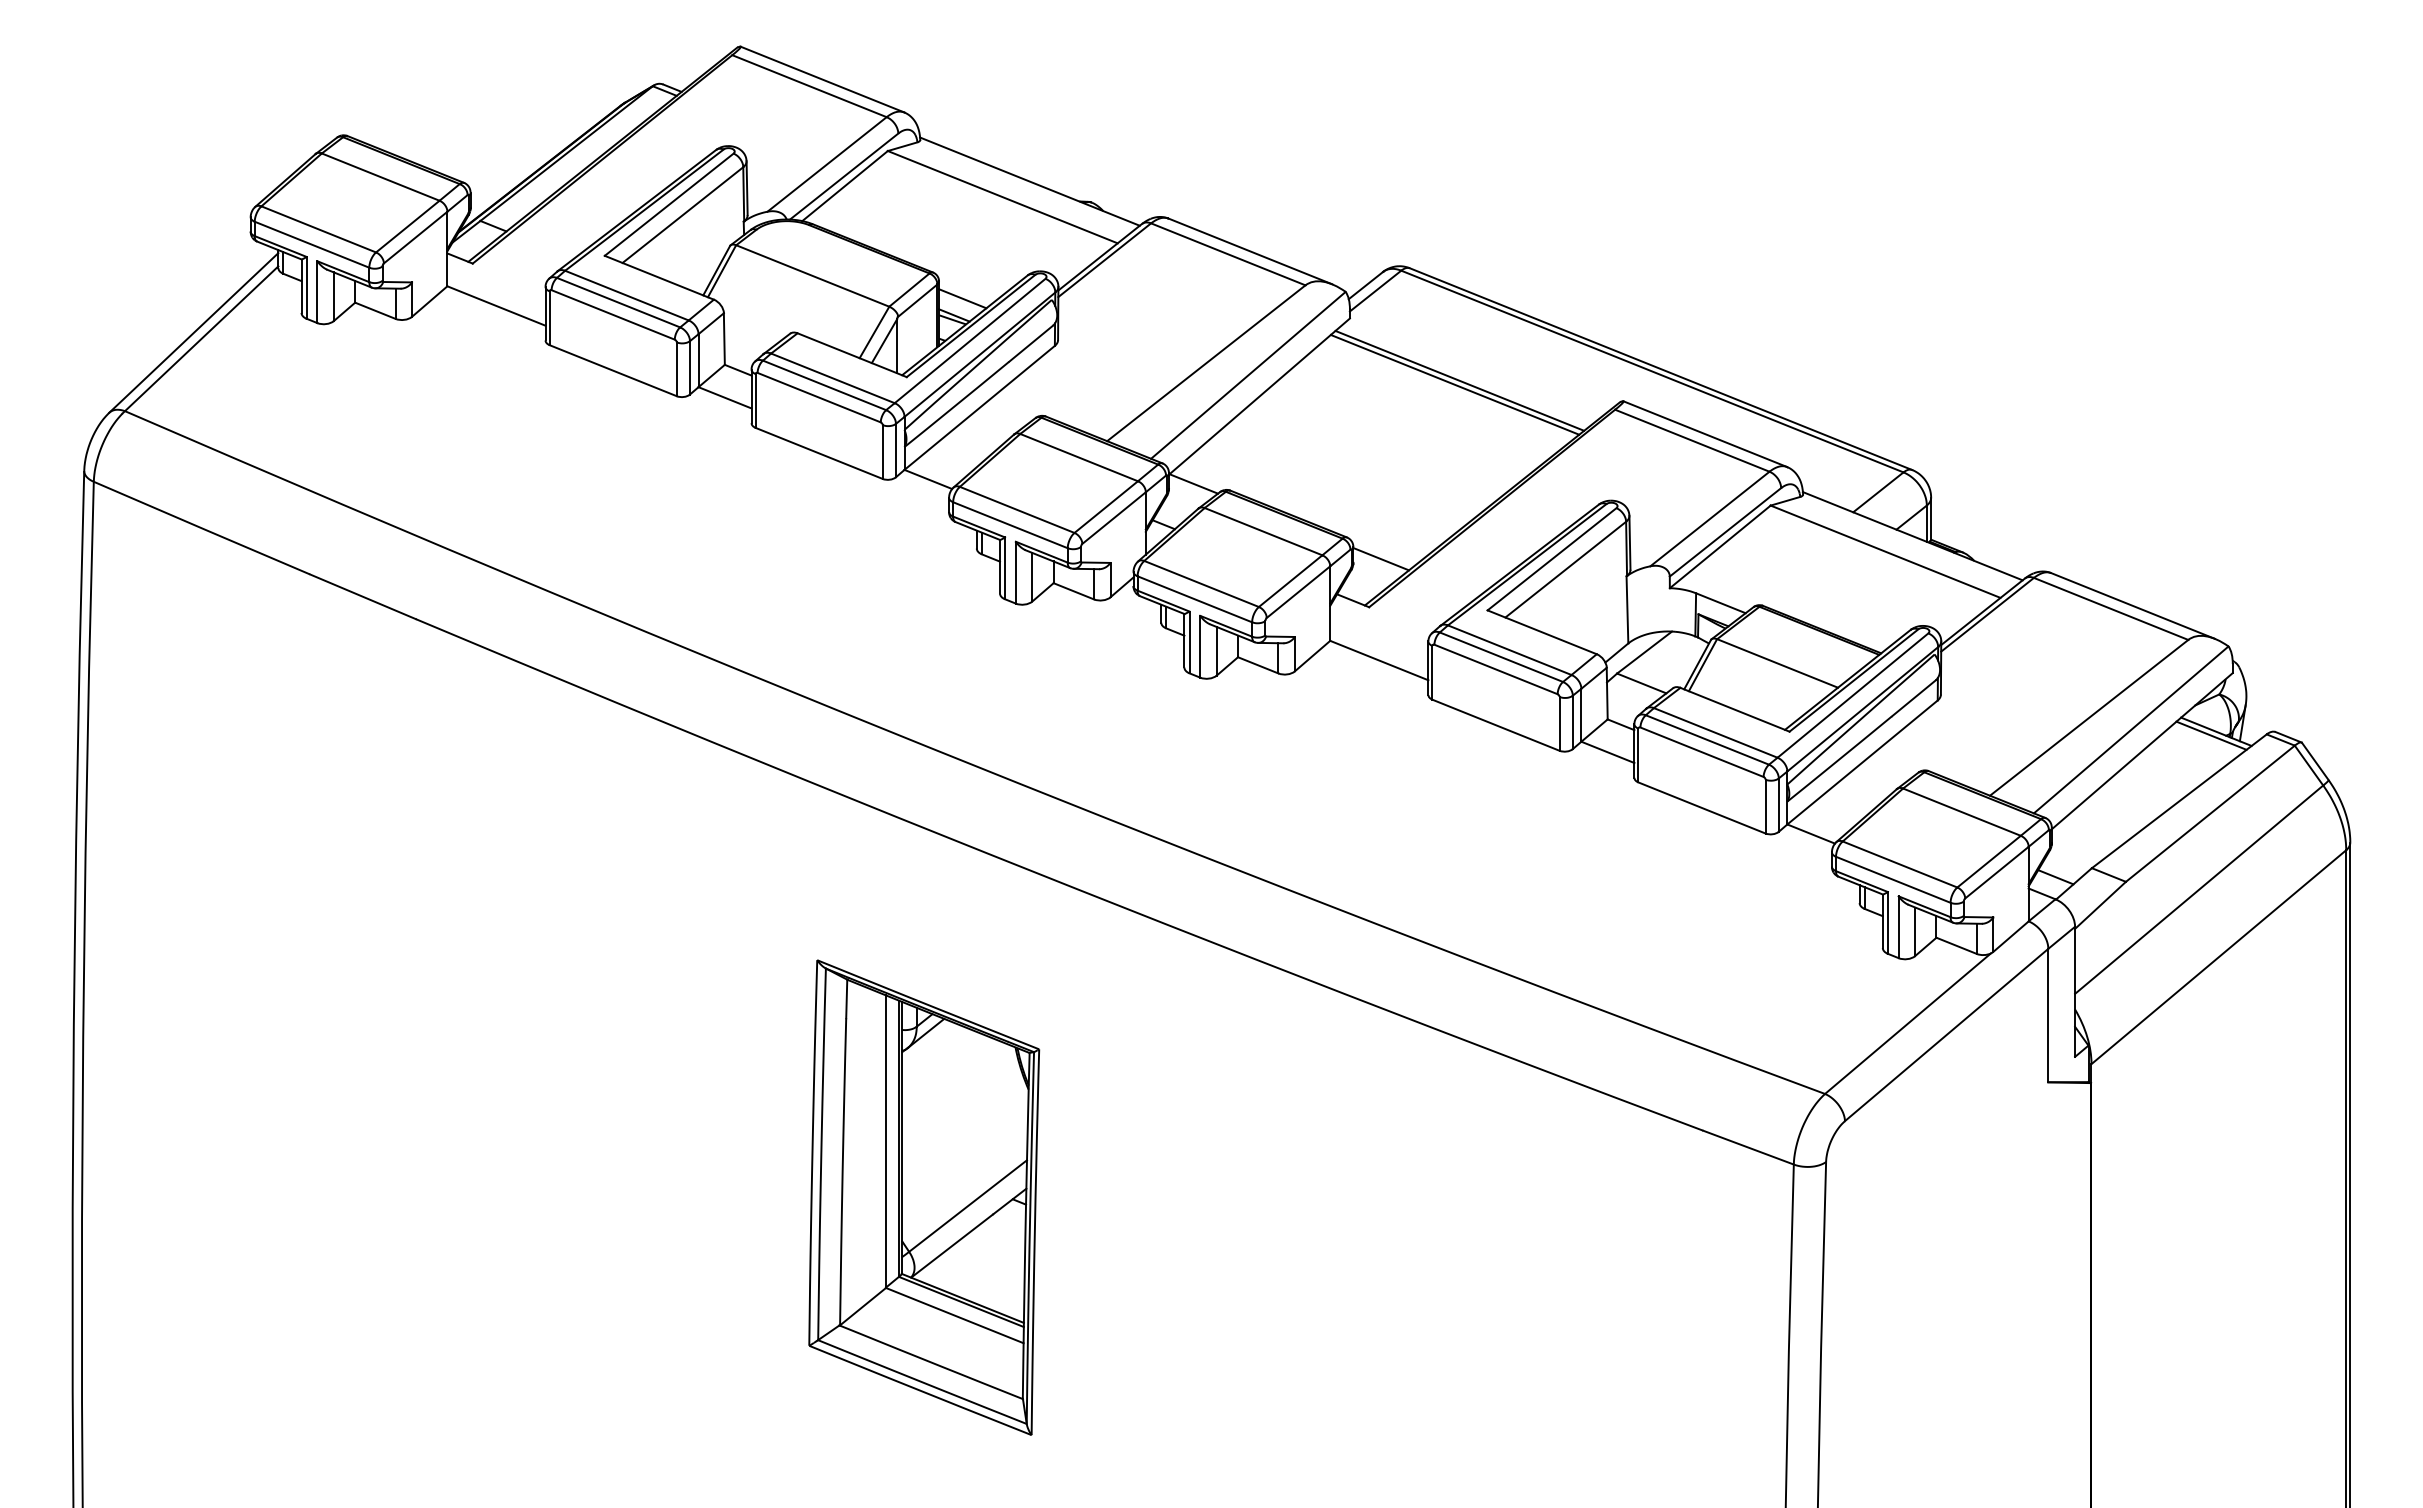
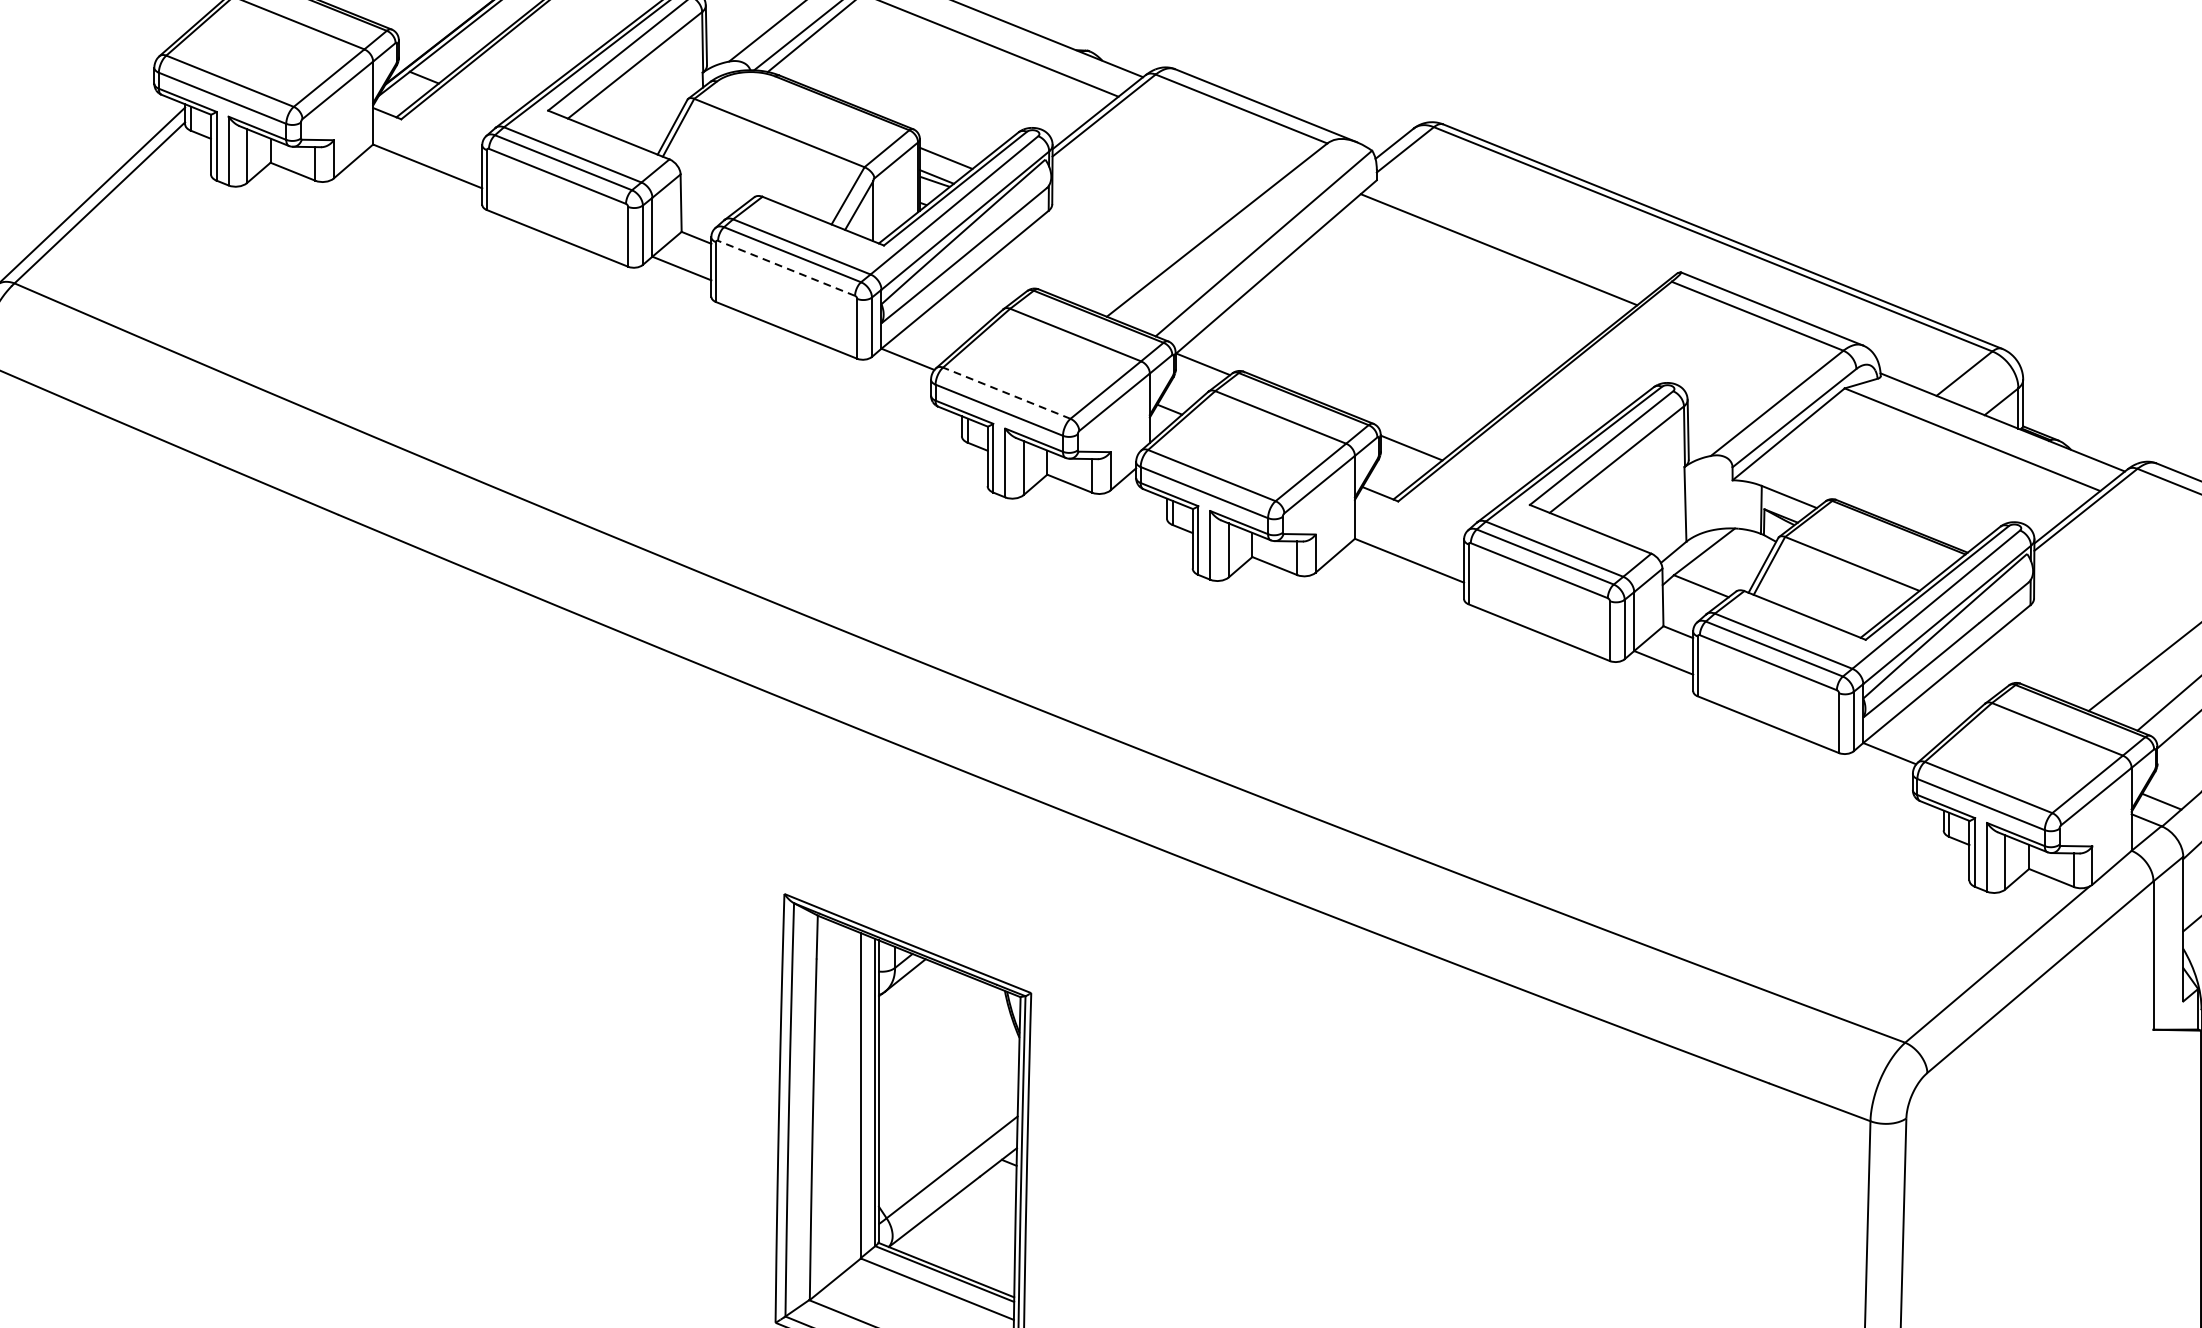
line: (1454, 384) -> (1493, 253), removed
line: (818, 397) -> (785, 268), solid -> dashed
line: (1017, 509) -> (1007, 392), solid -> dashed

